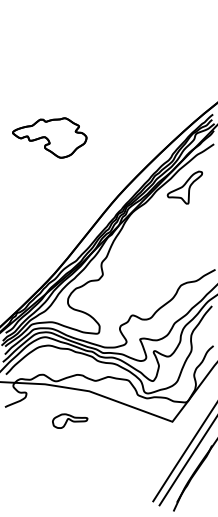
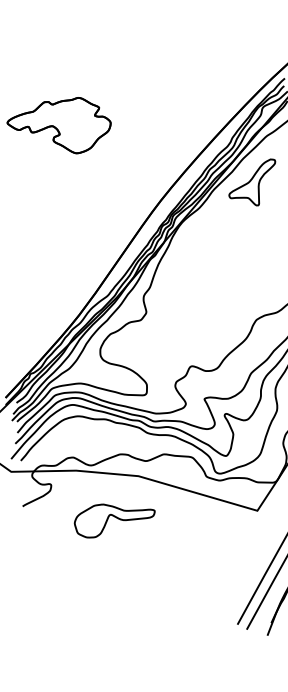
part: (69, 420) -> (113, 518), size x1.67

